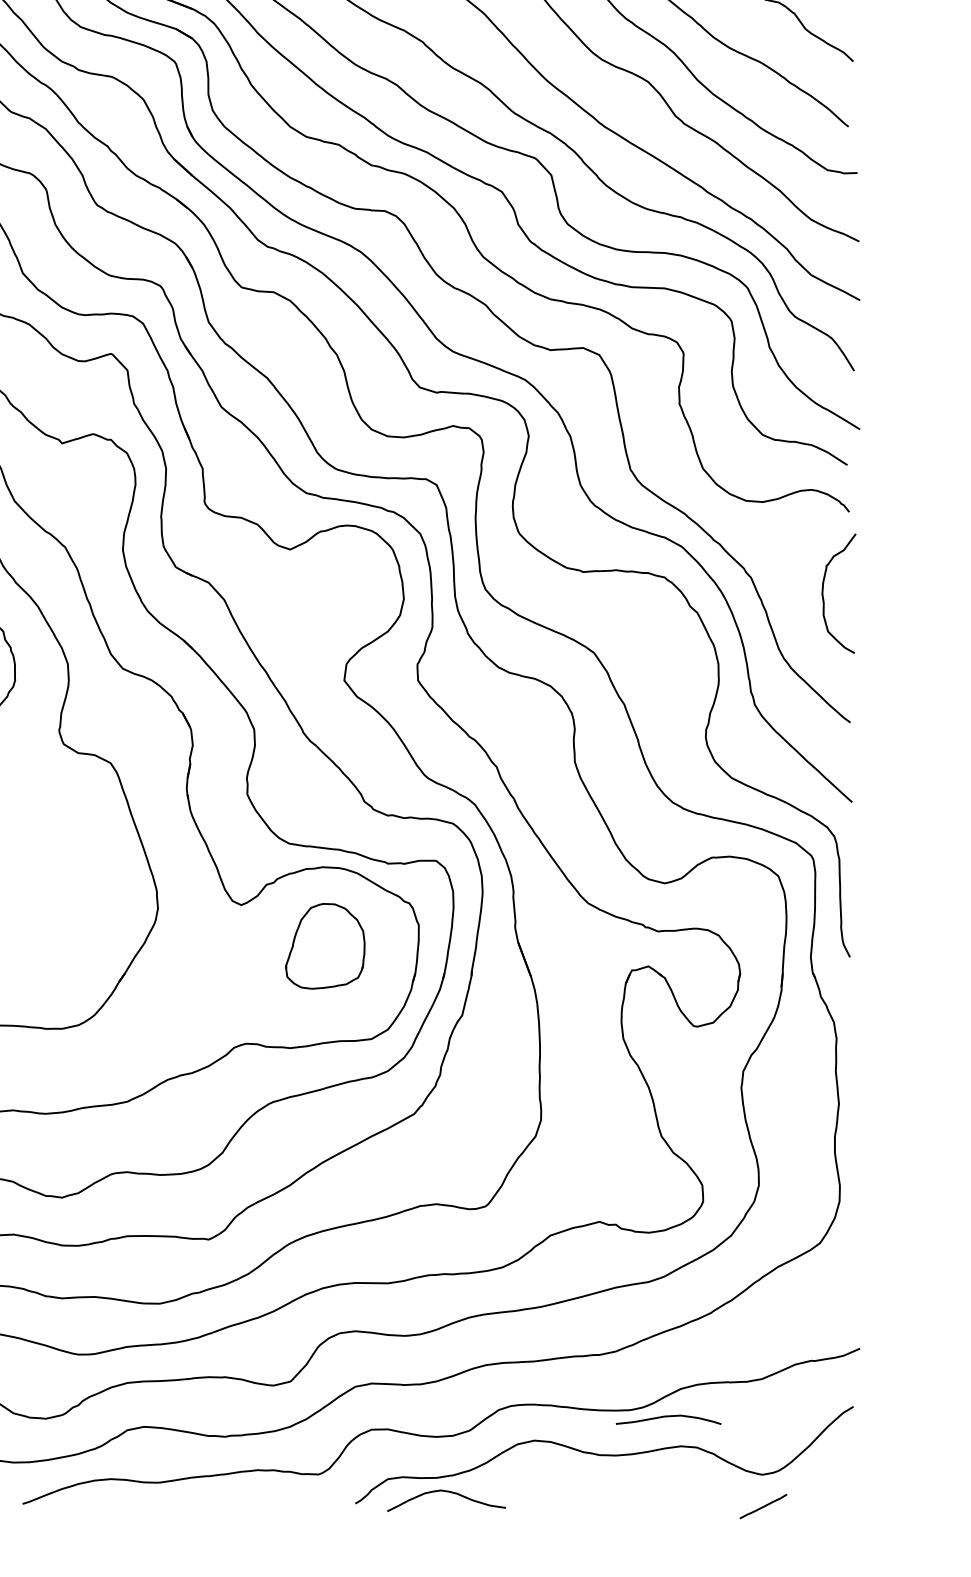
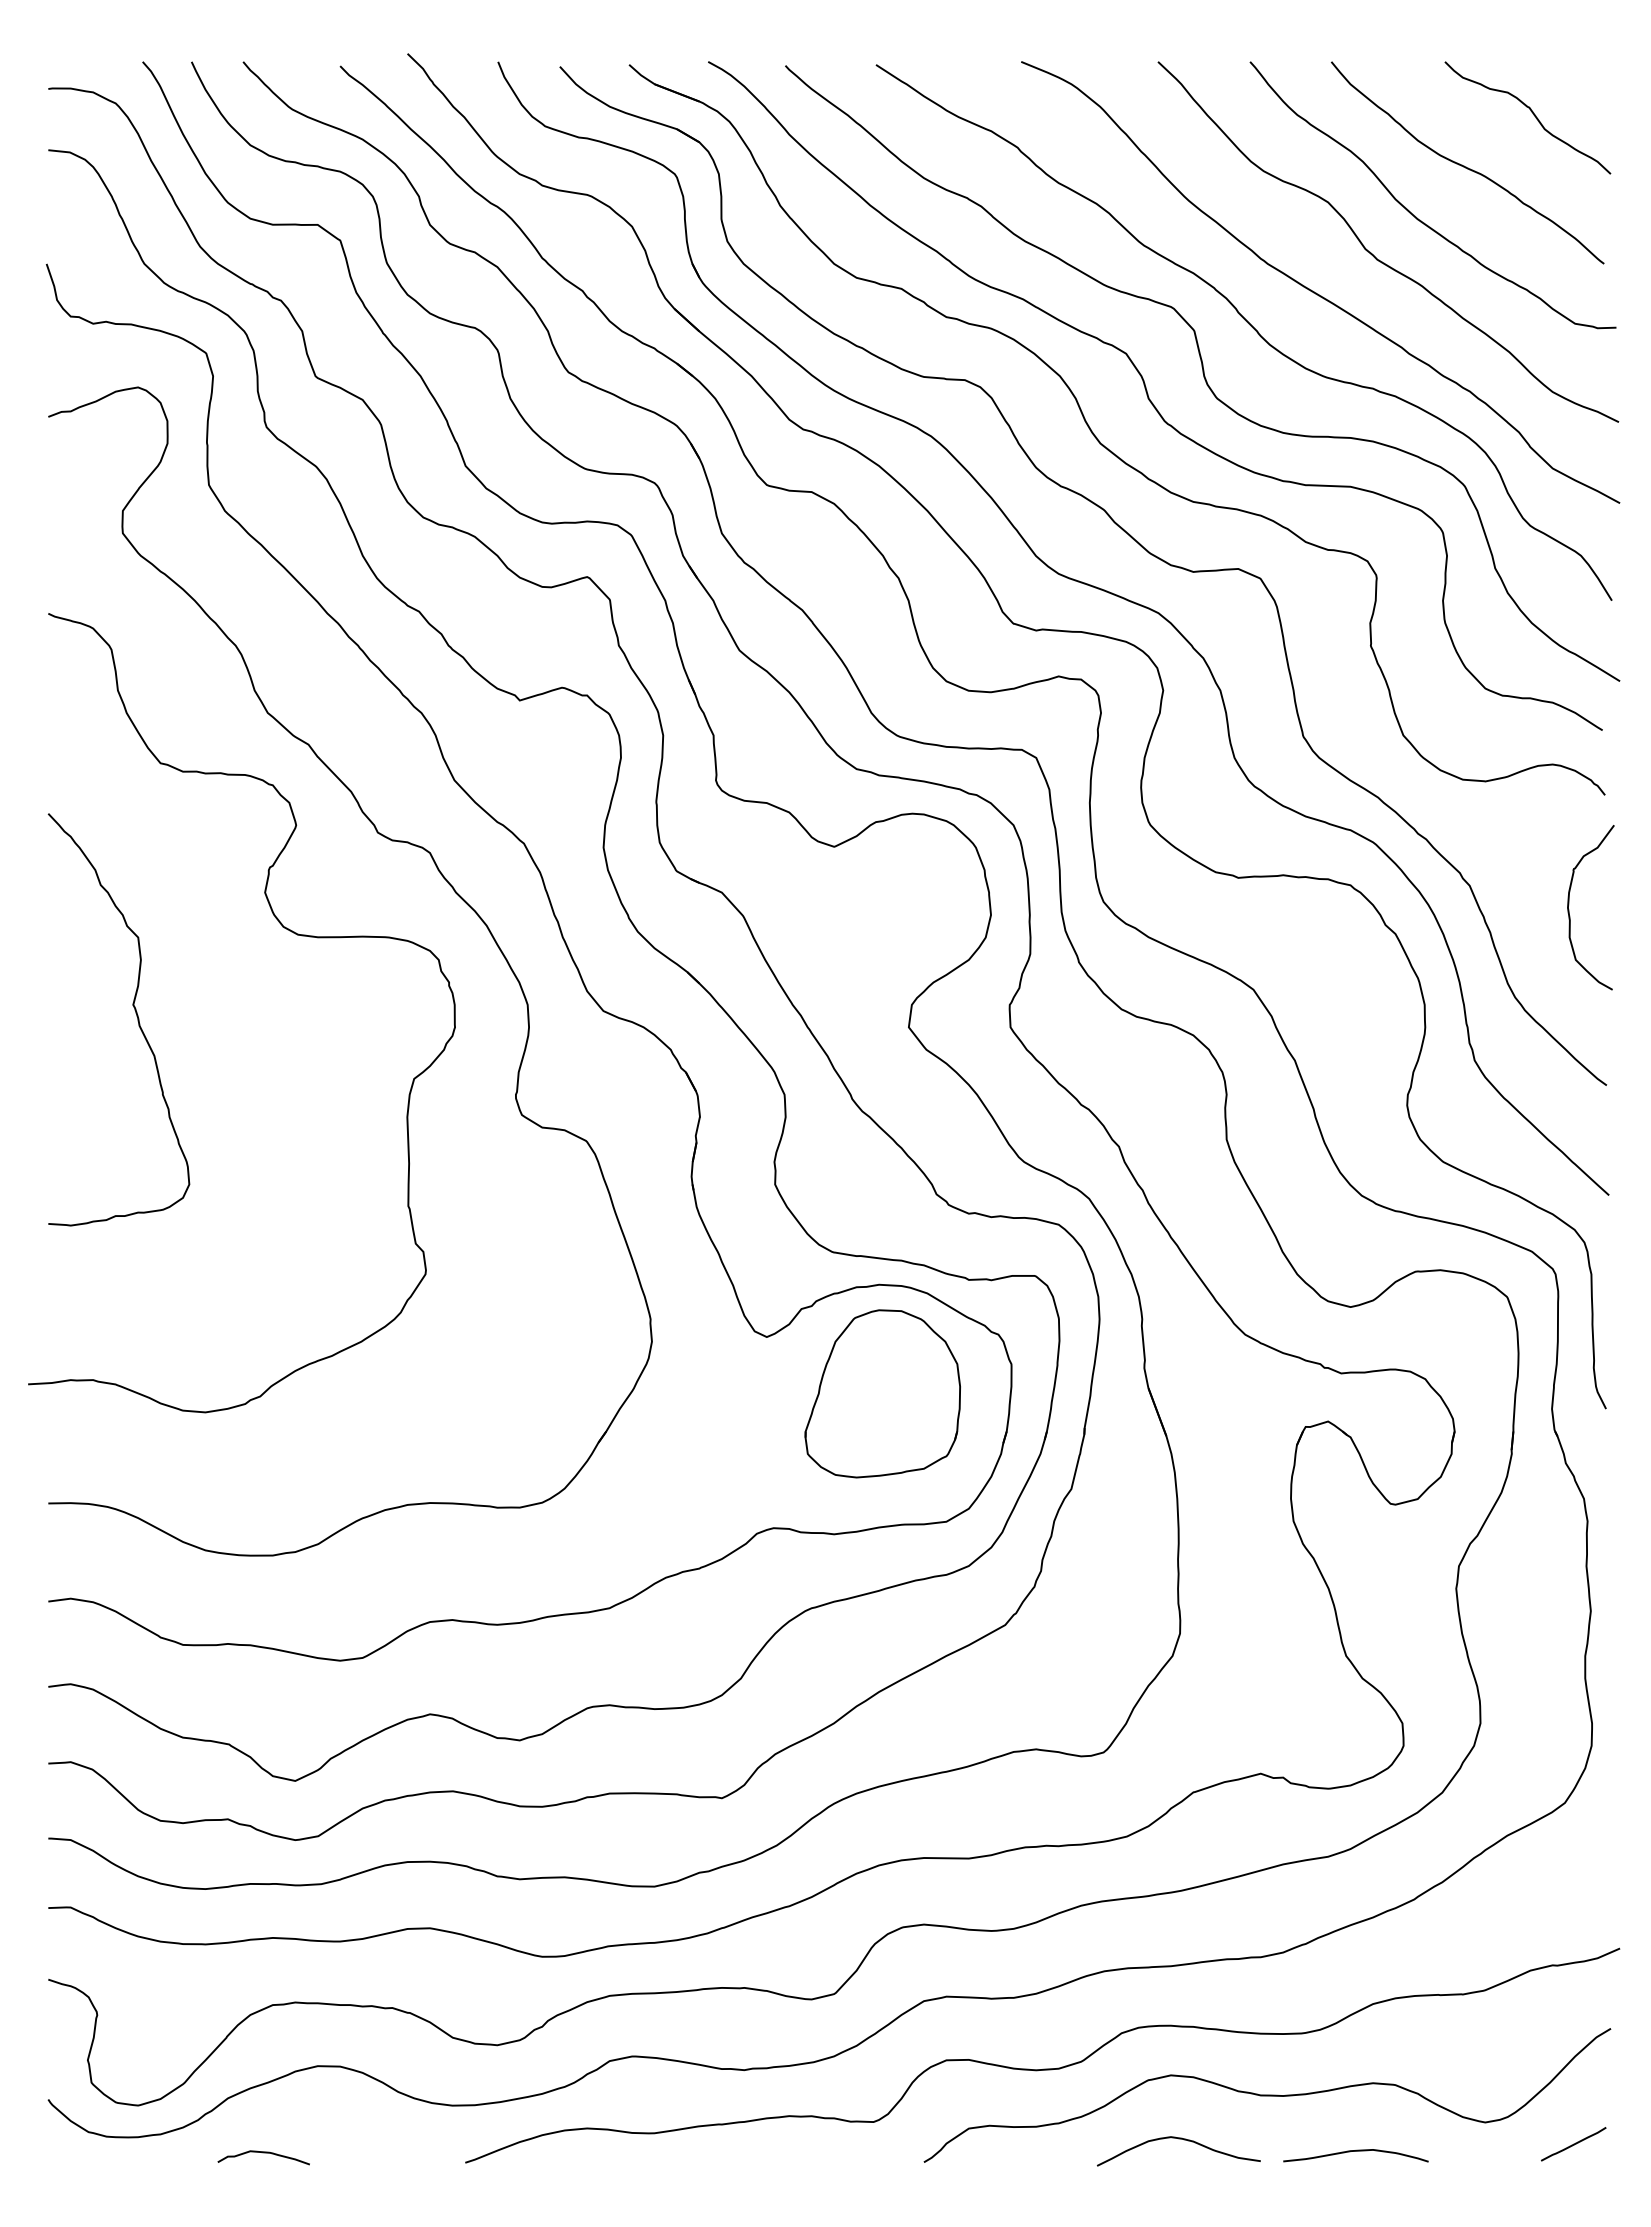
part: (325, 946) -> (882, 1393), size x1.43
curve: (668, 1416) -> (1355, 2151), moved
curve: (446, 1492) -> (1178, 2139), moved
line: (763, 1506) -> (1573, 2144), moved

